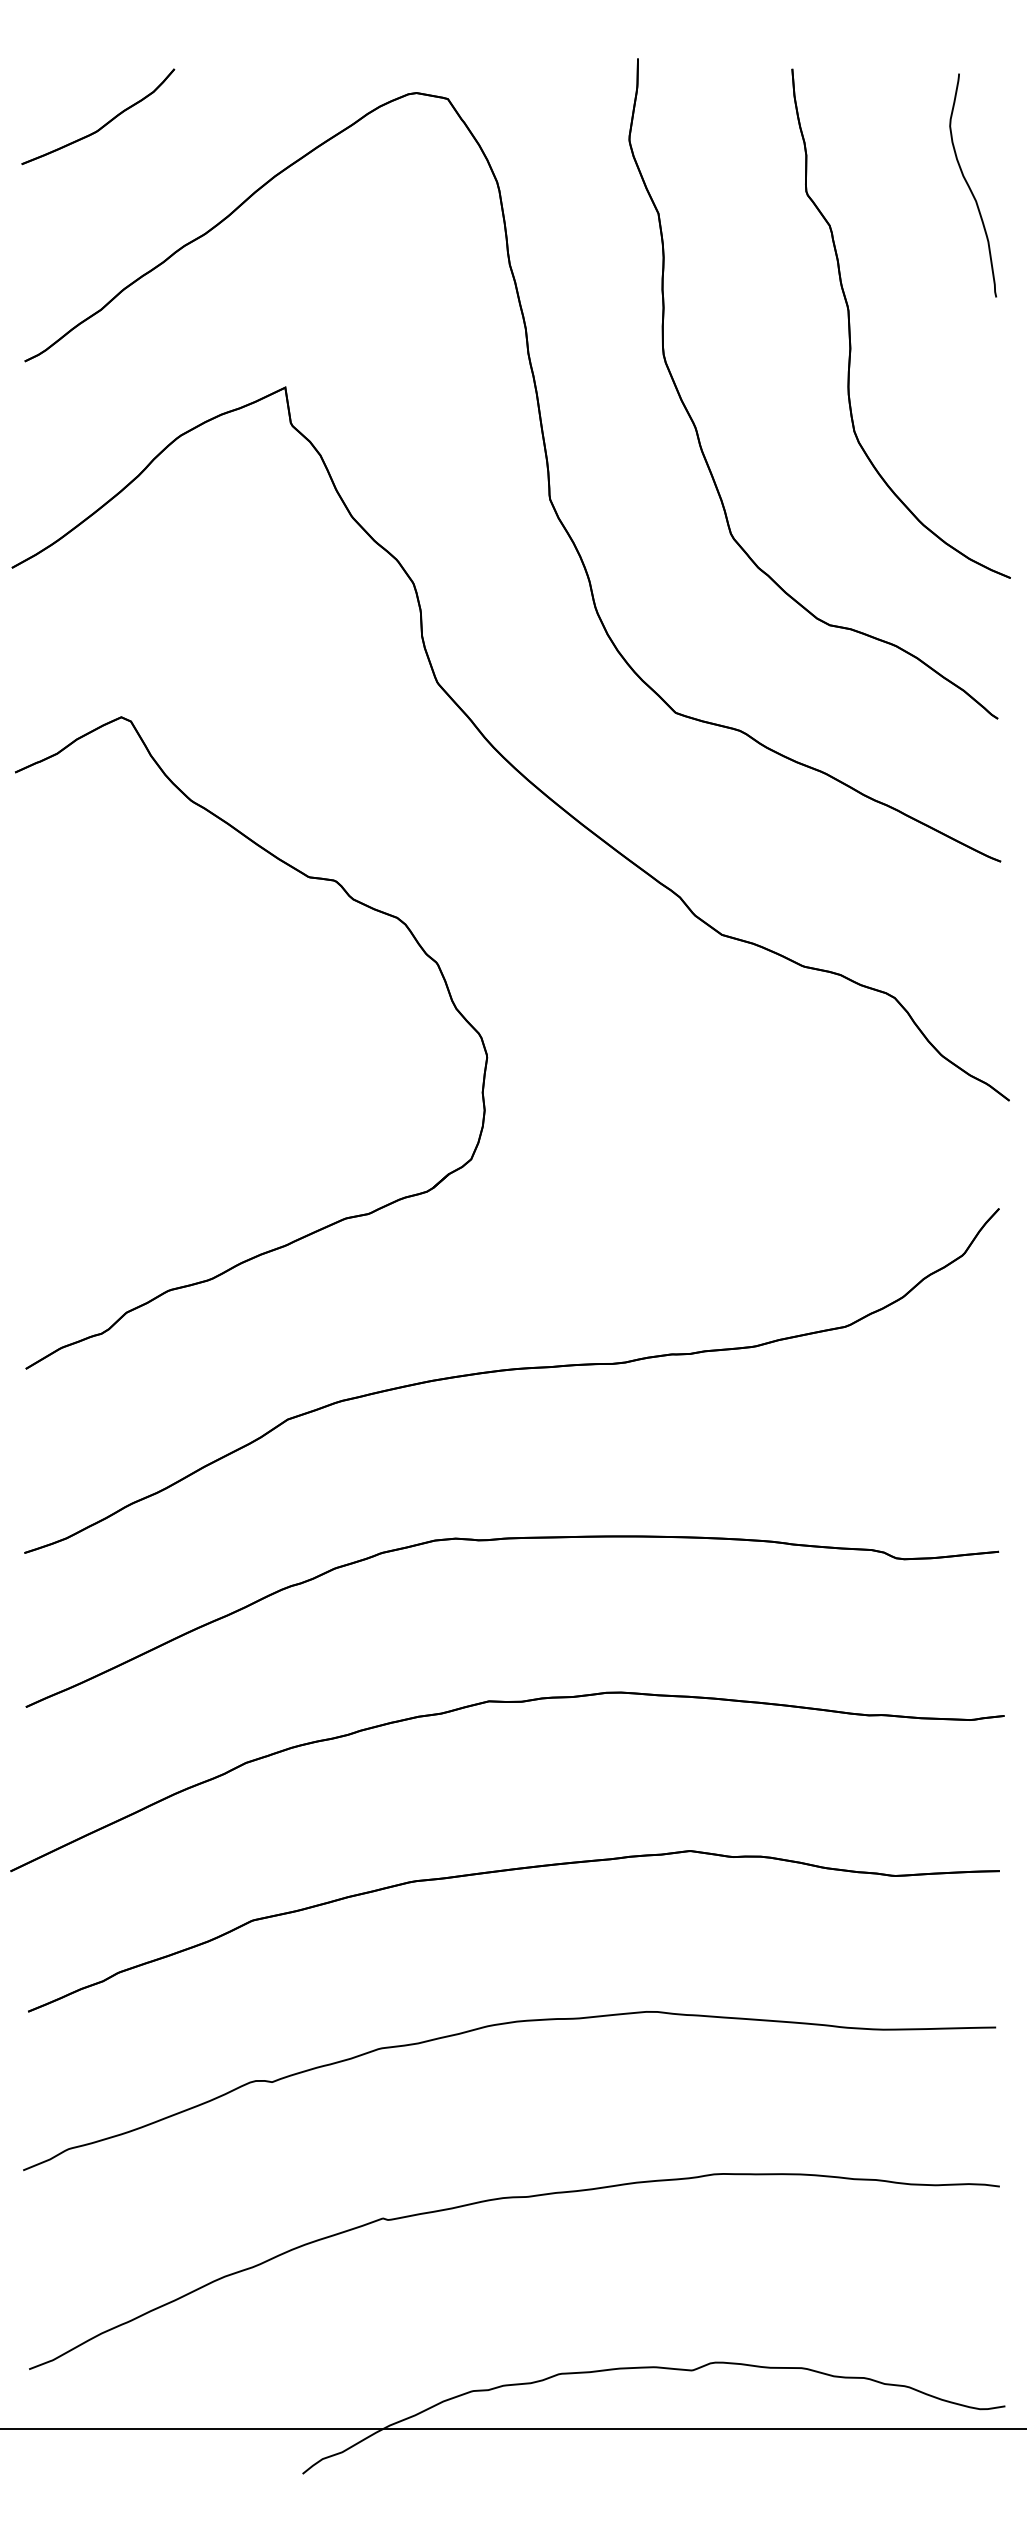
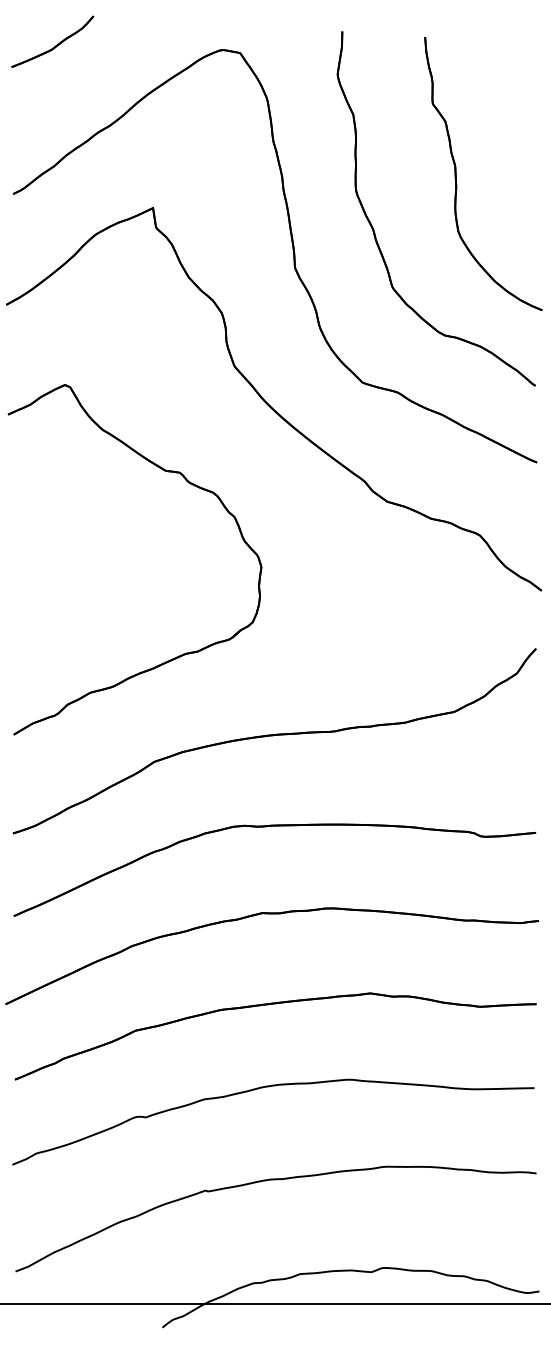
part: (97, 116) -> (52, 41), moved
curve: (971, 187) -> (521, 100), removed

